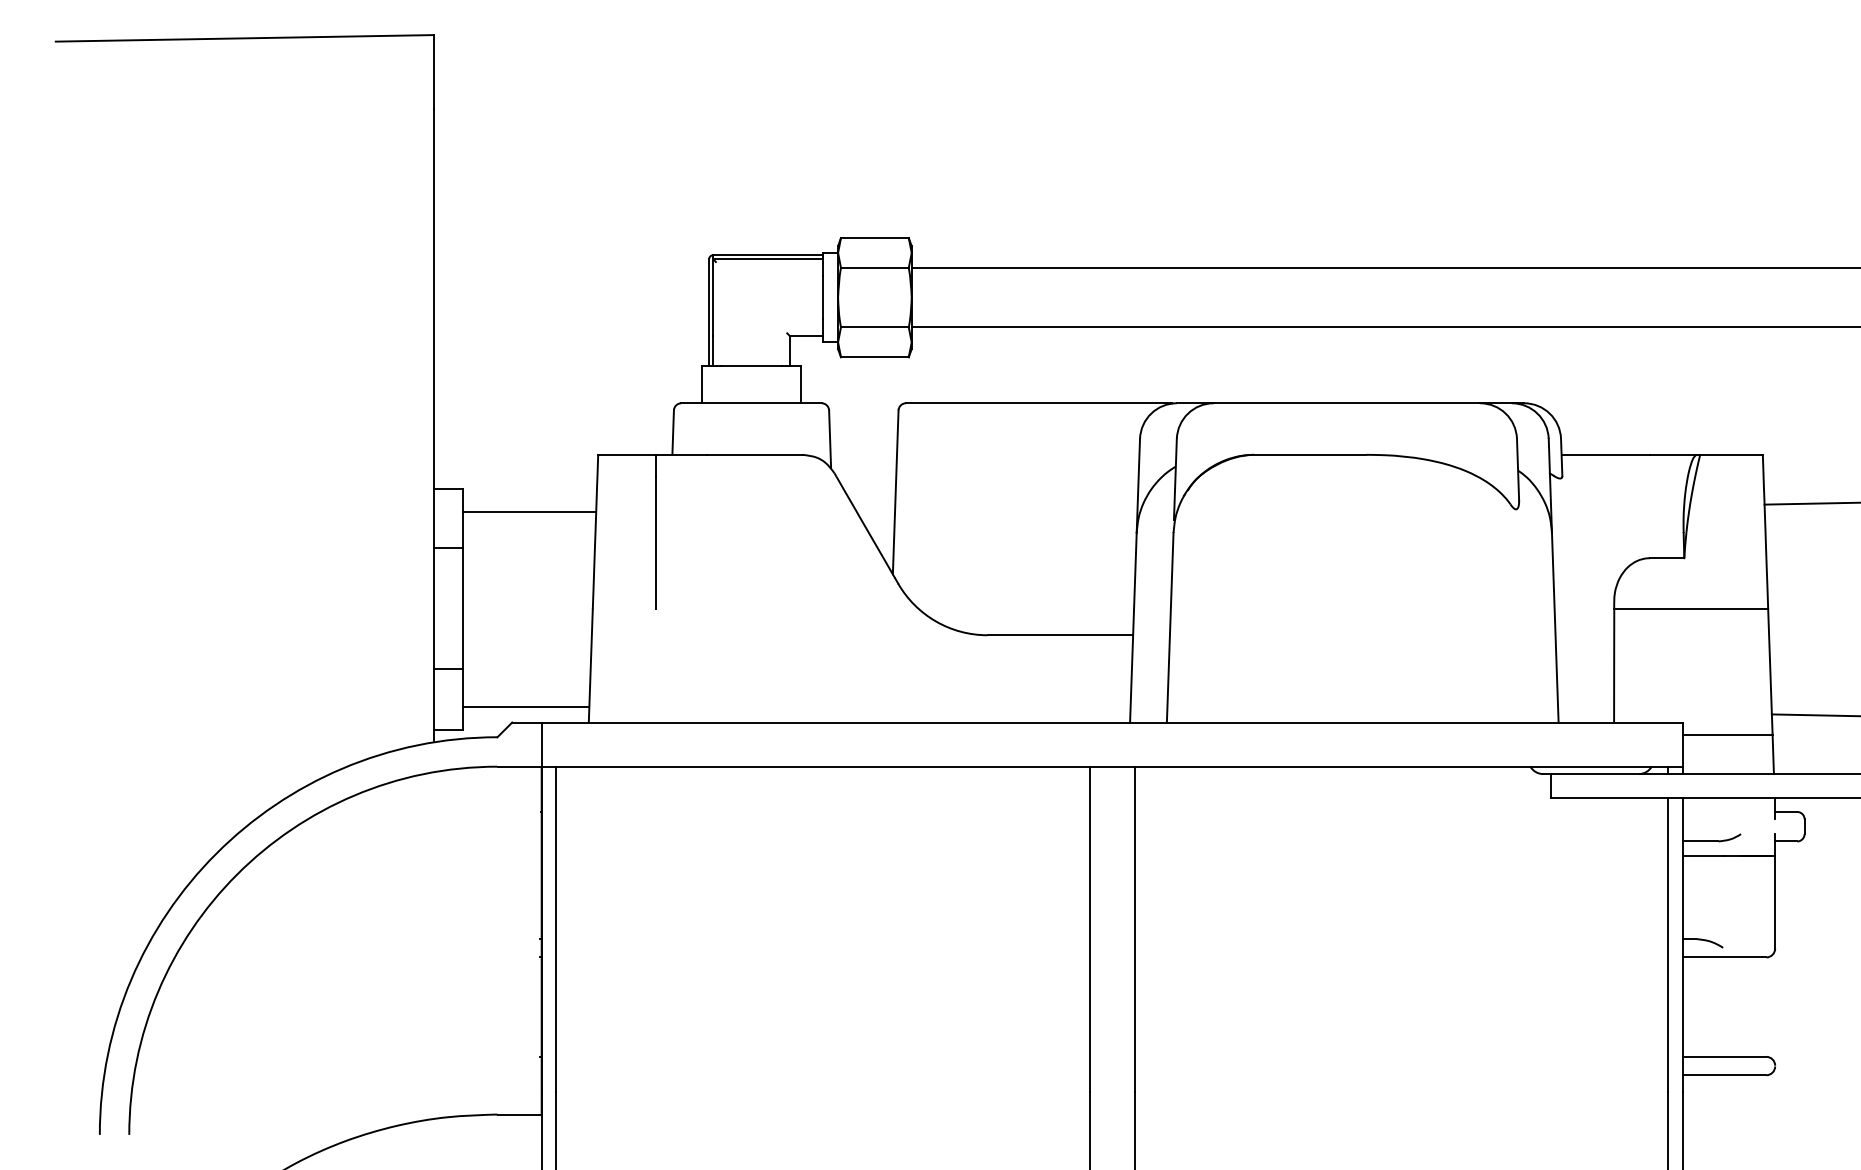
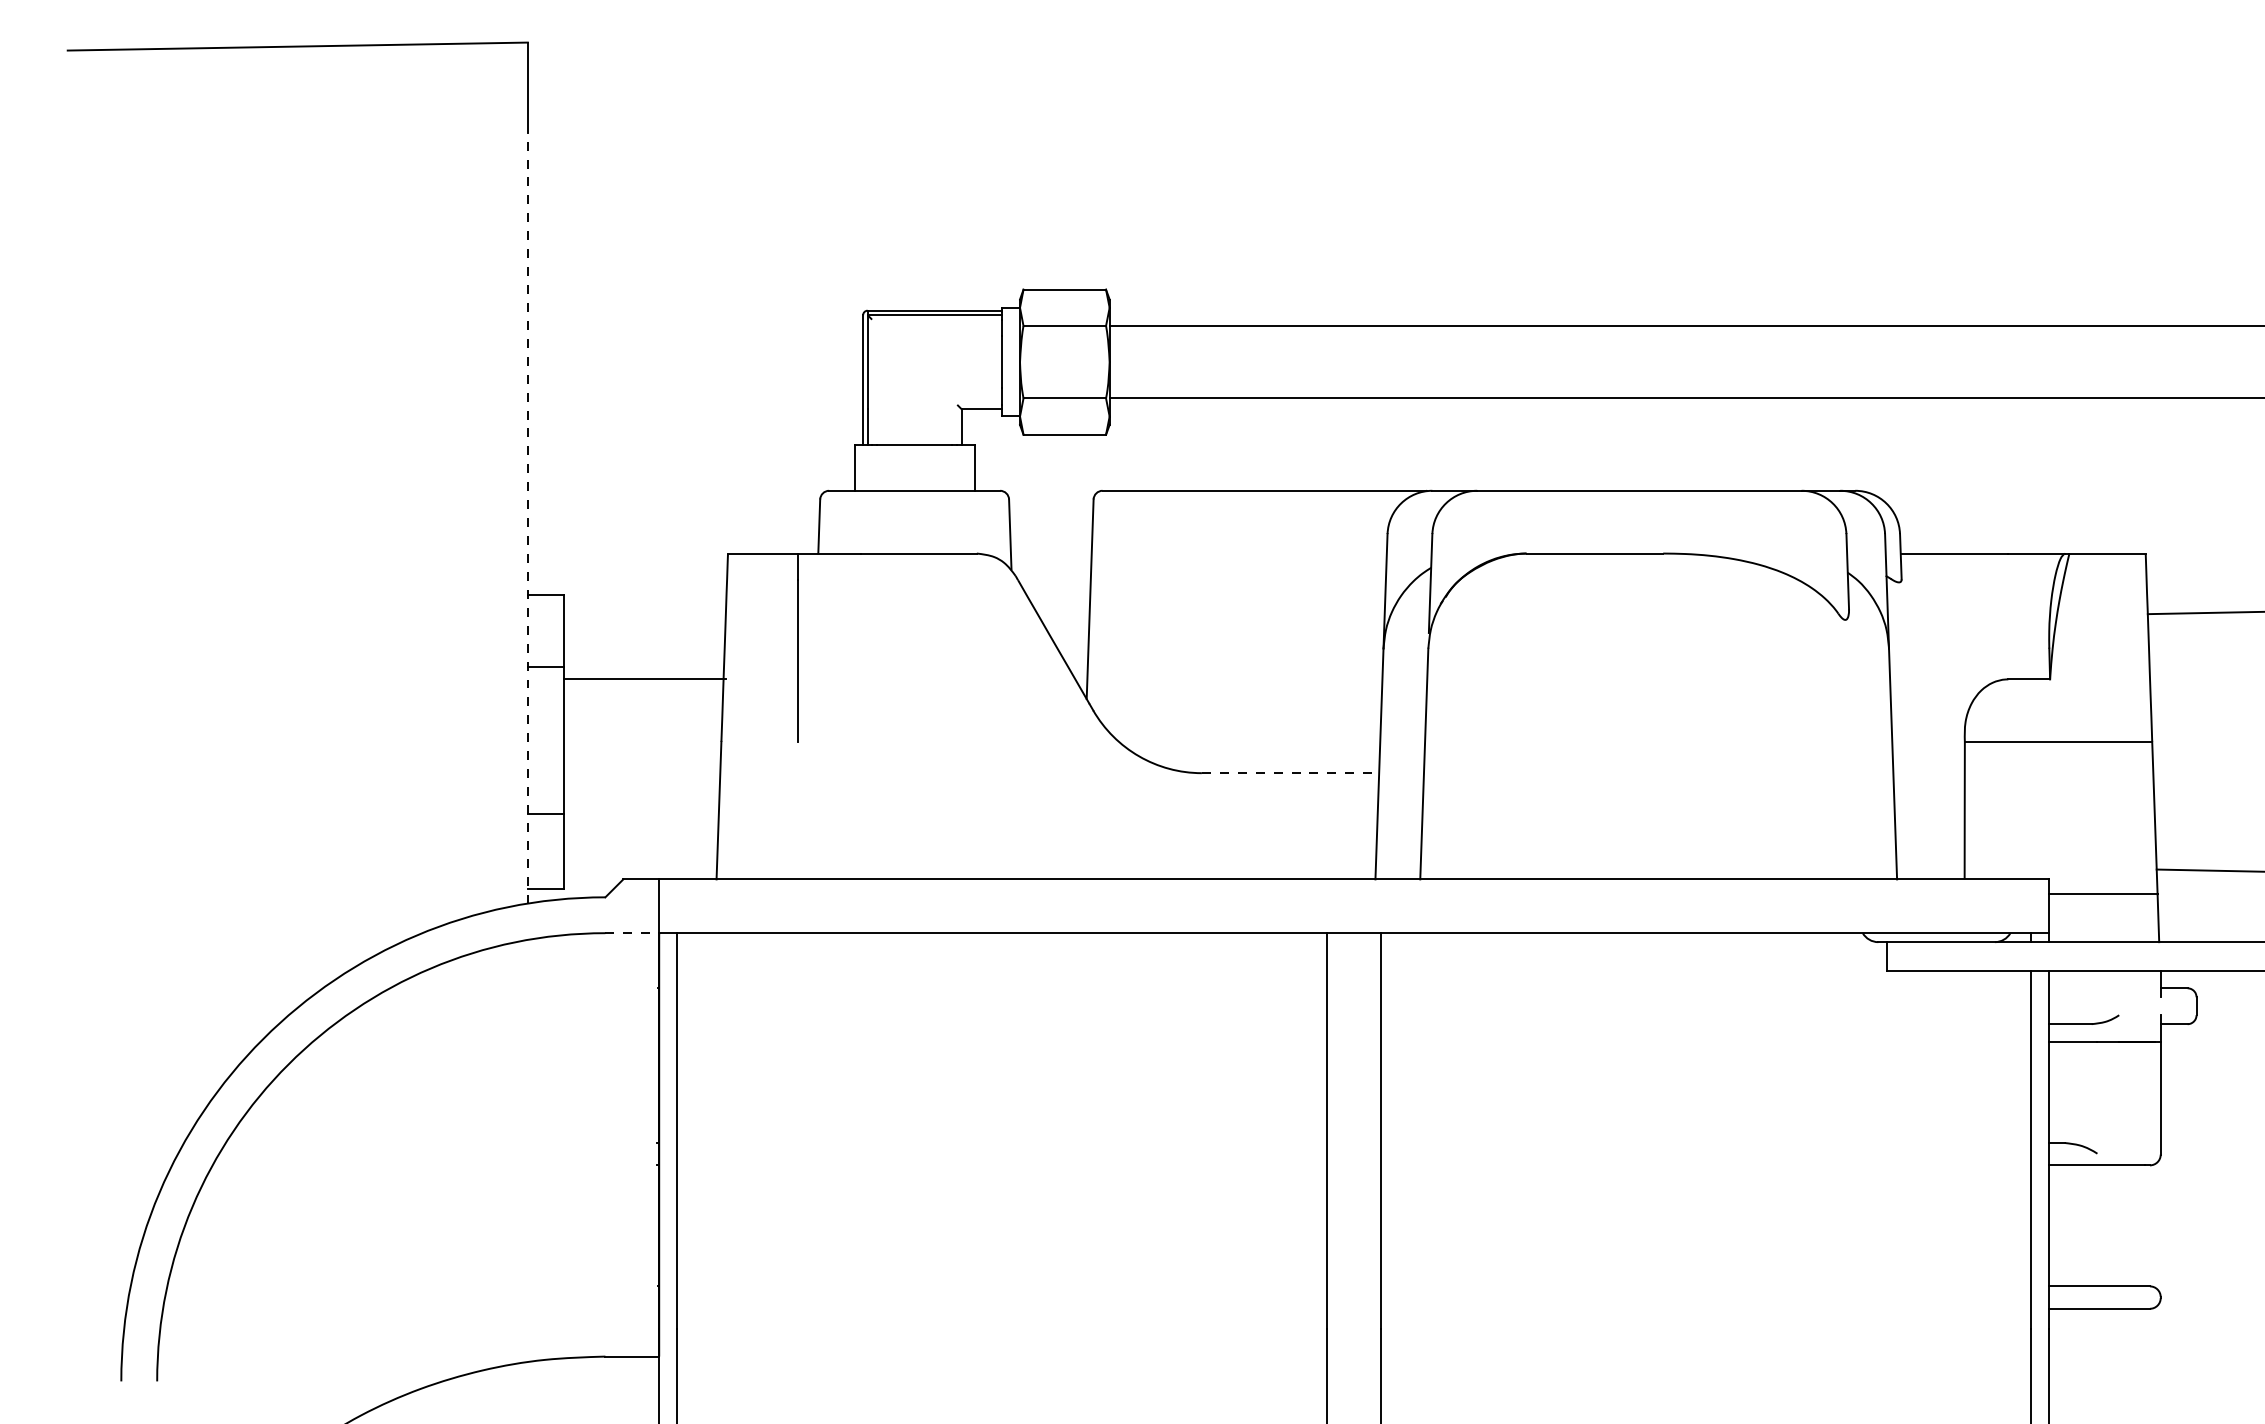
line: (433, 425) -> (527, 517), solid -> dashed
line: (529, 511) -> (644, 678), moved
line: (1060, 635) -> (1290, 773), solid -> dashed
line: (526, 707) -> (640, 861), removed
line: (520, 766) -> (633, 932), solid -> dashed

